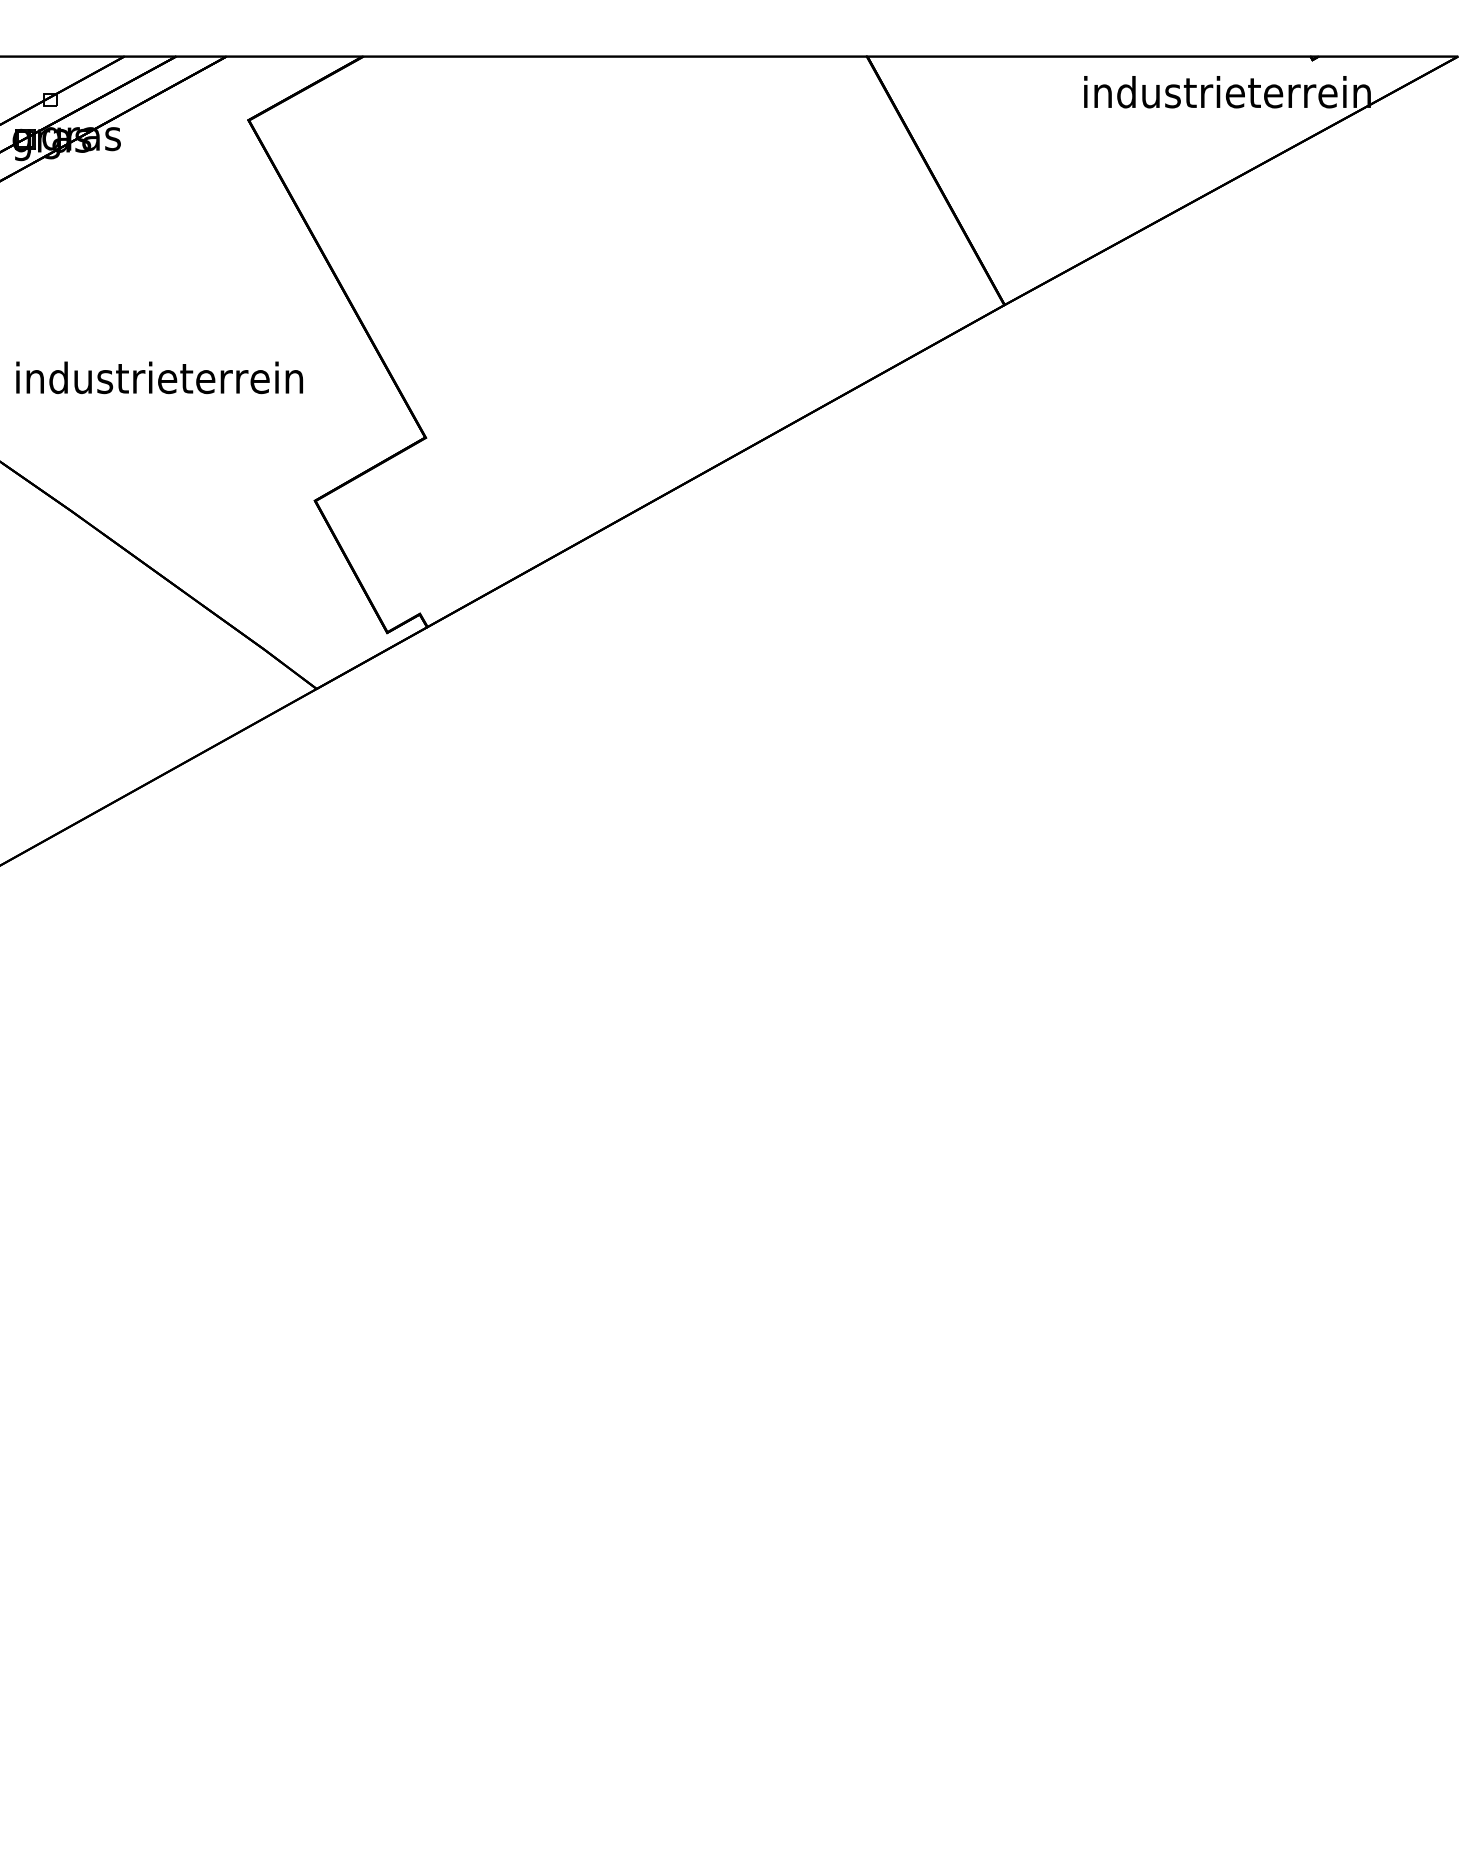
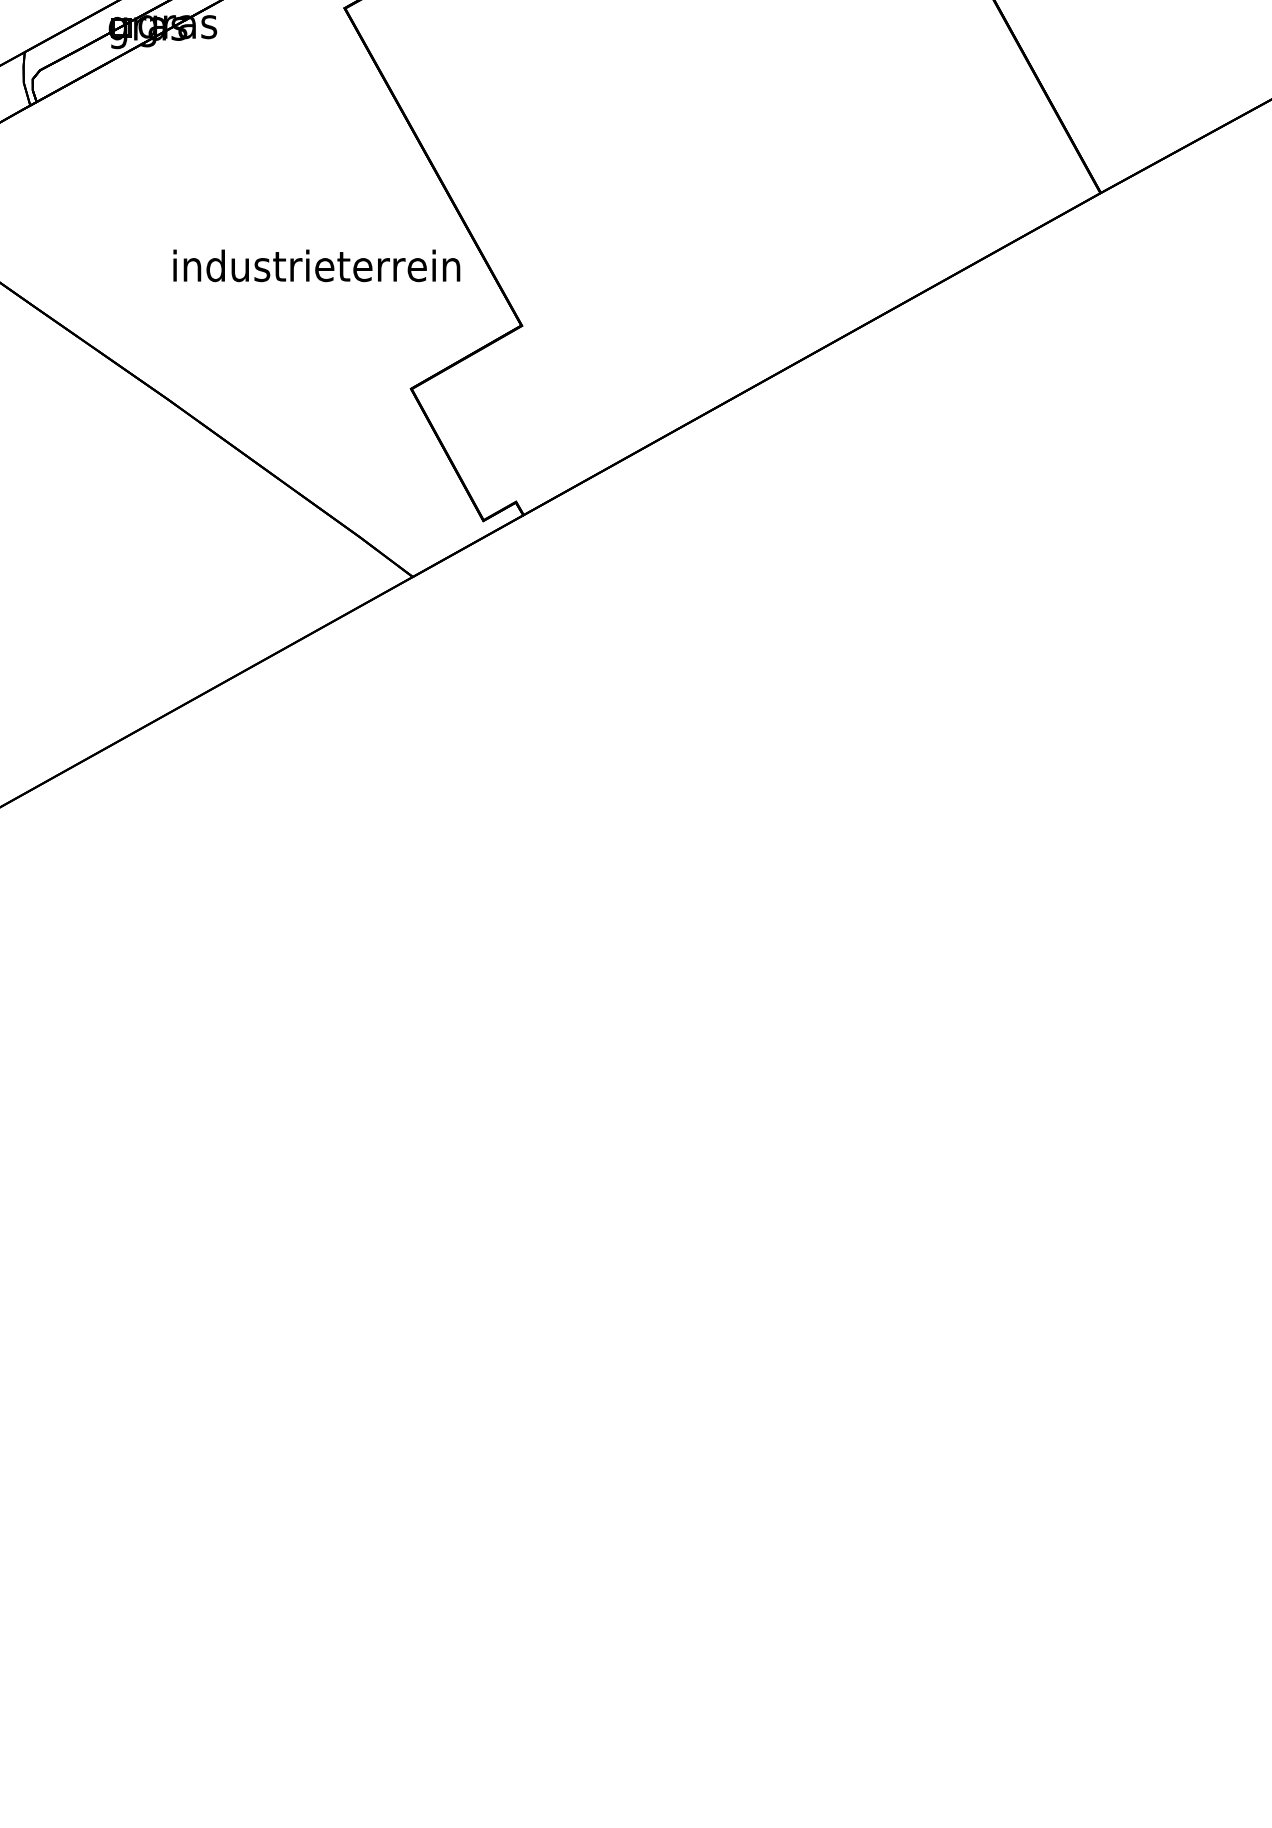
text: (159, 377) -> (316, 265), moved

